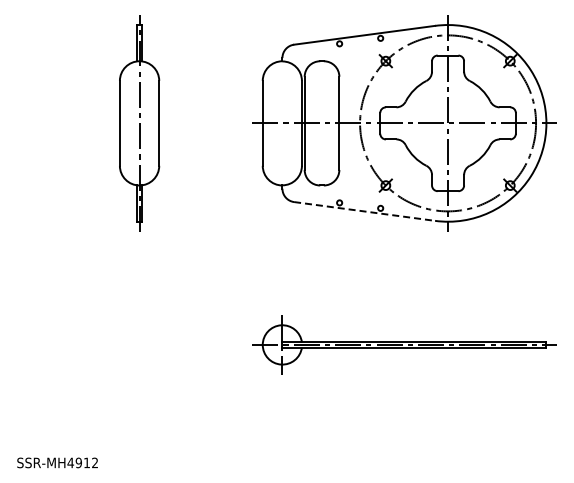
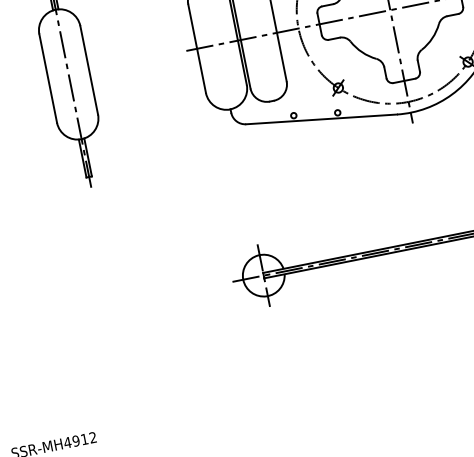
line: (365, 211) -> (322, 119), dashed -> solid

